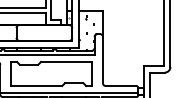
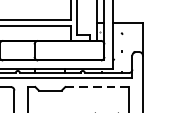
line: (66, 62) -> (97, 87), solid -> dashed

